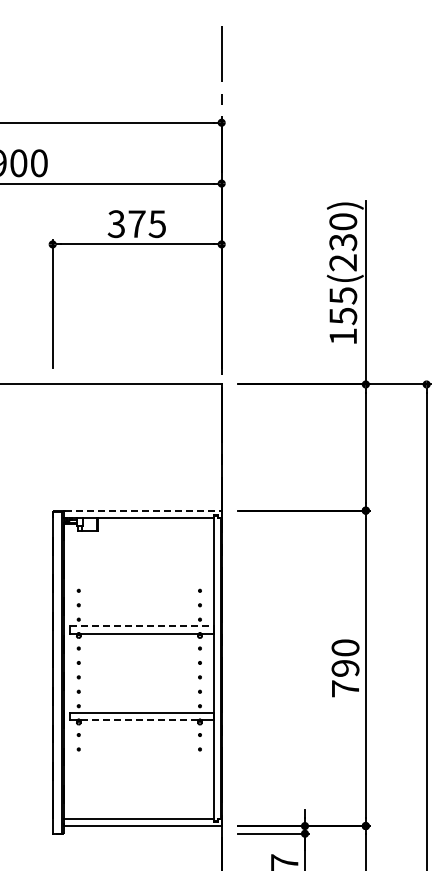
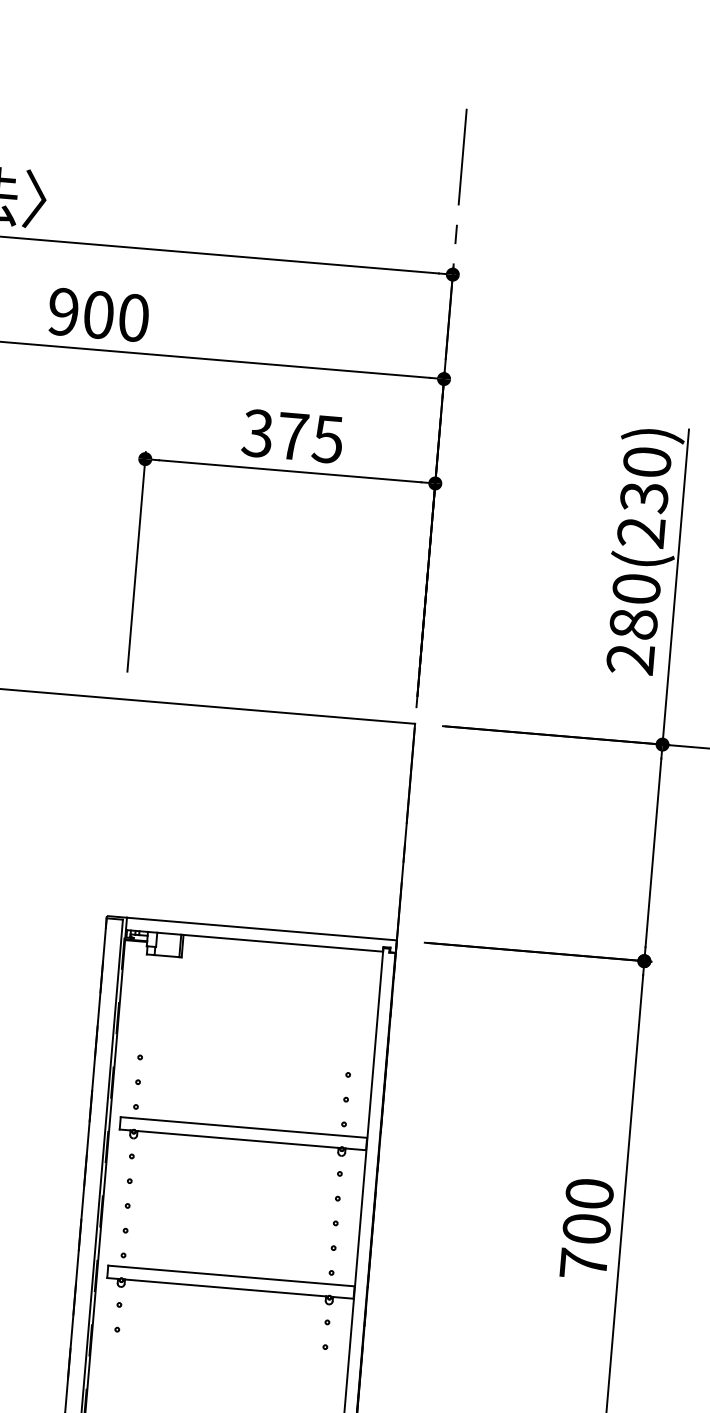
text: (343, 316) -> (634, 624), 155(230) -> 280(230)
line: (143, 510) -> (262, 928), dashed -> solid
line: (142, 626) -> (244, 1127), dashed -> solid
text: (345, 668) -> (586, 1229), 790 -> 700
line: (139, 720) -> (225, 1288), dashed -> solid

